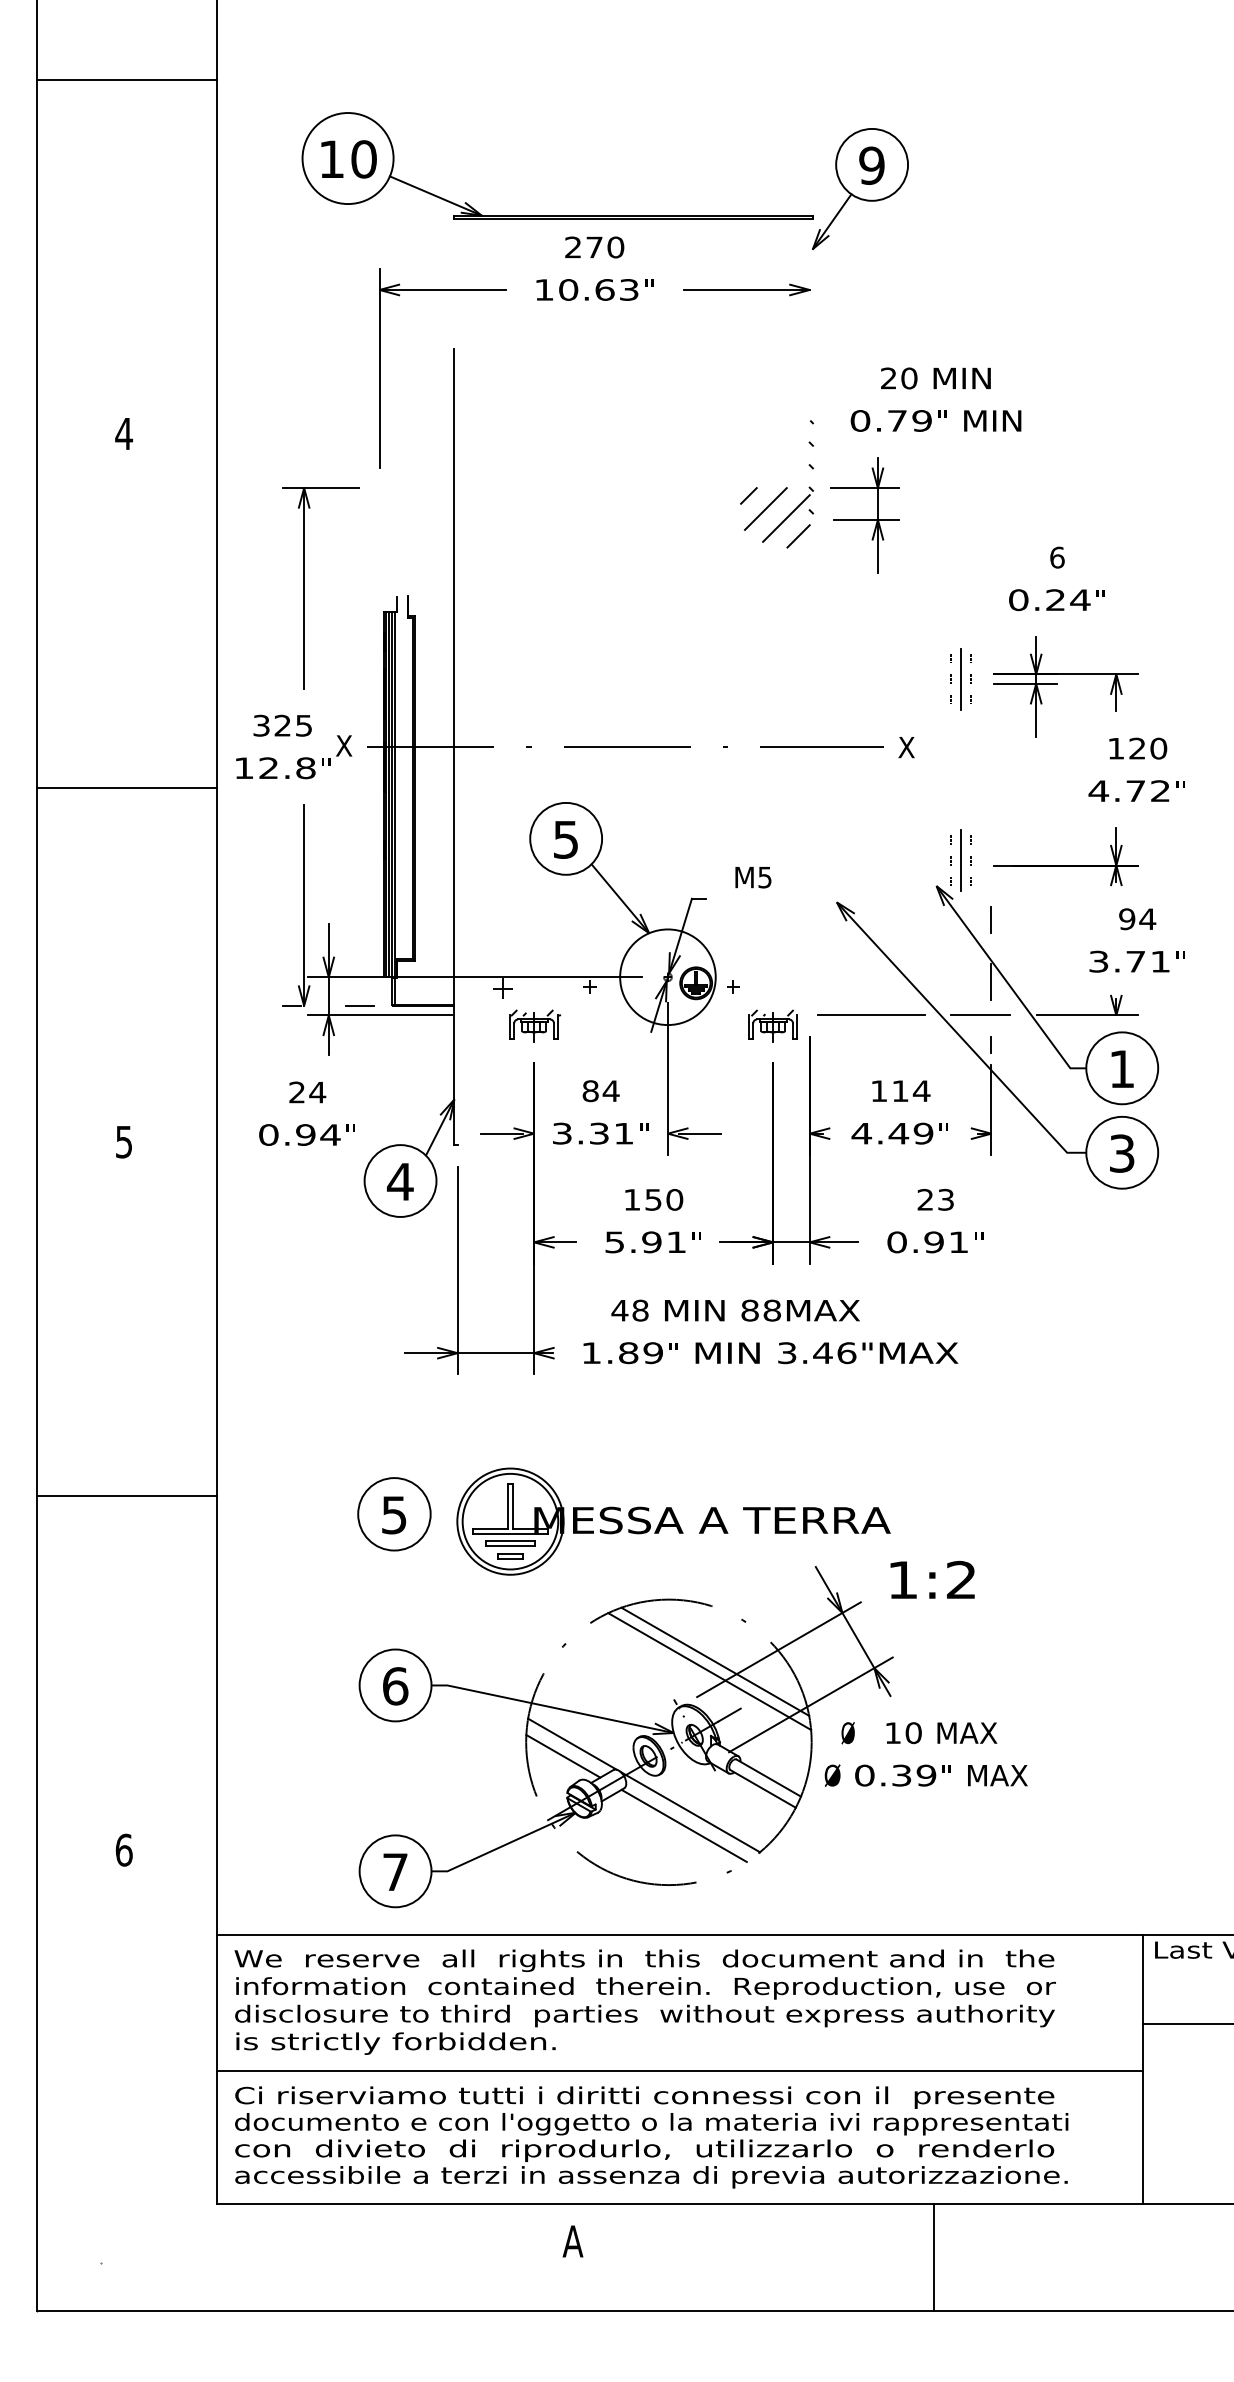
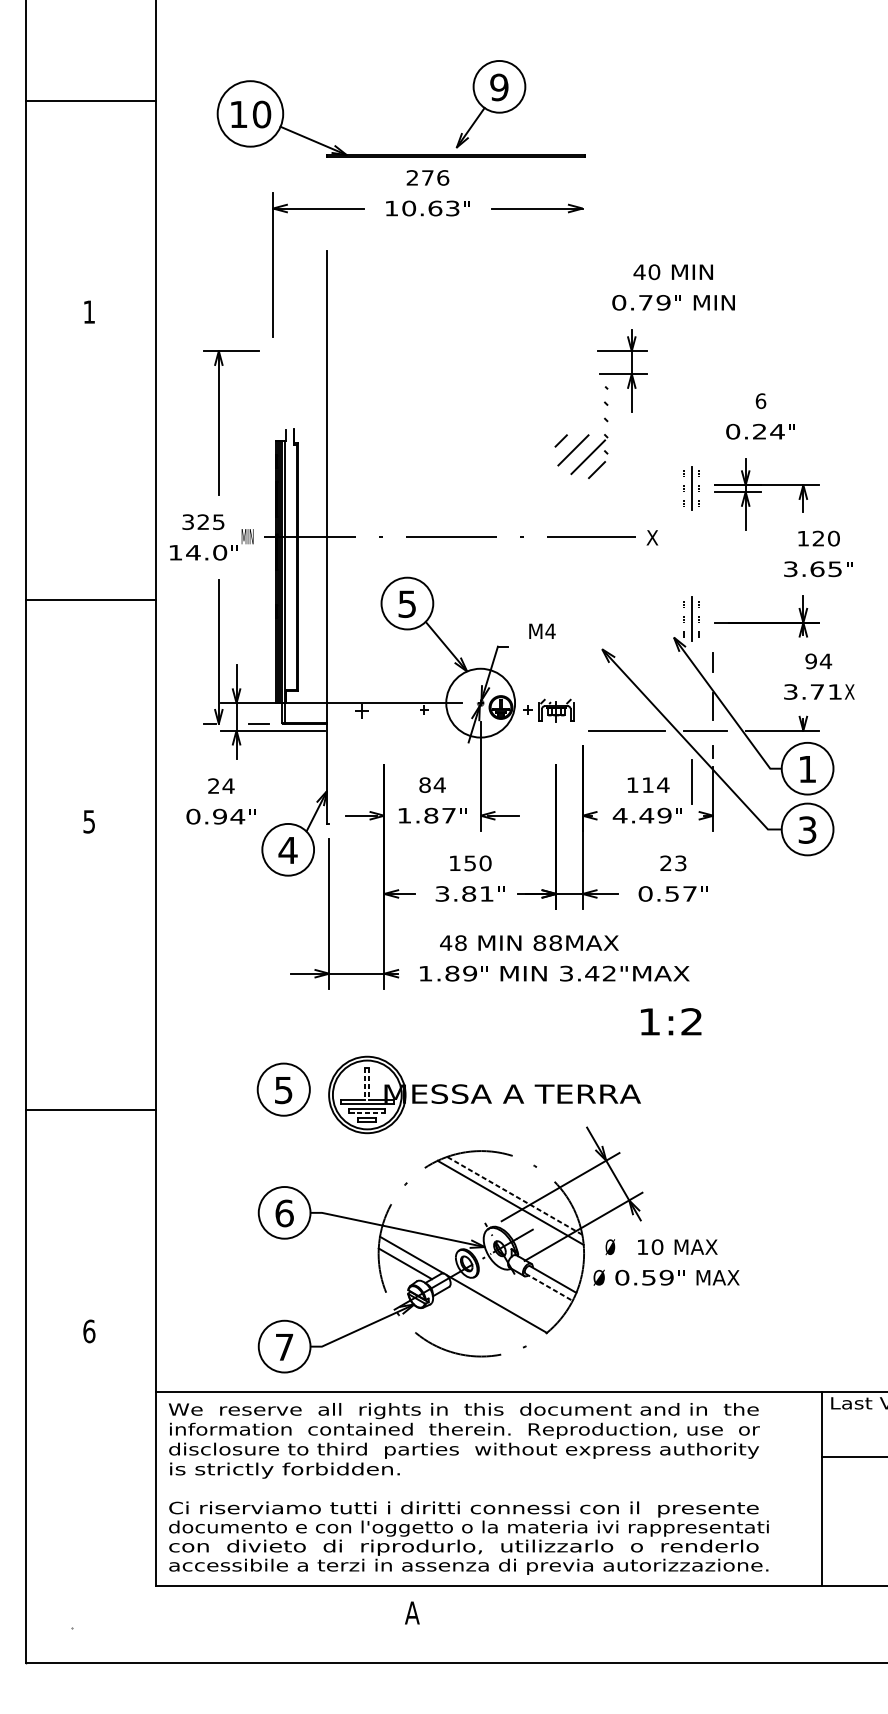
line: (126, 79) -> (90, 100), moved
part: (859, 189) -> (490, 104), moved
text: (615, 247) -> (442, 177), 270 -> 276
text: (888, 378) -> (639, 272), 20 -> 40
text: (123, 433) -> (88, 311), 4 -> 1
part: (783, 490) -> (586, 437), moved
text: (343, 745) -> (247, 536), X -> MIN
text: (286, 767) -> (206, 552), 12.8 -> 14.0
line: (126, 788) -> (90, 600), moved
text: (1128, 791) -> (812, 569), 4.72 -> 3.65
text: (764, 877) -> (550, 631), M5 -> M4
text: (1180, 961) -> (849, 691), " -> X
part: (535, 1025) -> (385, 737), removed
part: (772, 1025) -> (555, 710), moved
line: (960, 1086) -> (691, 781), added
text: (593, 1133) -> (427, 815), 3.31 -> 1.87
text: (633, 1242) -> (455, 894), 5.91 -> 3.81
text: (945, 1242) -> (680, 894), 0.91 -> 0.57
text: (846, 1353) -> (609, 973), 3.46"MAX -> 3.42"MAX
line: (126, 1496) -> (90, 1110), moved
line: (507, 1507) -> (365, 1084), solid -> dashed
line: (513, 1507) -> (369, 1084), solid -> dashed
line: (510, 1546) -> (367, 1112), solid -> dashed
text: (932, 1579) -> (671, 1021), moved
line: (714, 1661) -> (514, 1195), solid -> dashed
text: (902, 1774) -> (649, 1276), 0.39 -> 0.59
line: (763, 1788) -> (549, 1287), solid -> dashed
line: (683, 1825) -> (491, 1313), removed
line: (679, 2070) -> (488, 1489), removed
line: (934, 2257) -> (672, 1624), removed

